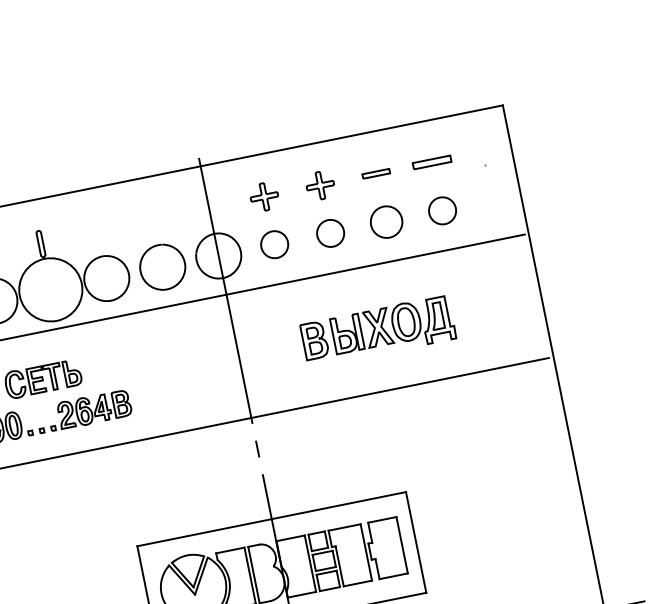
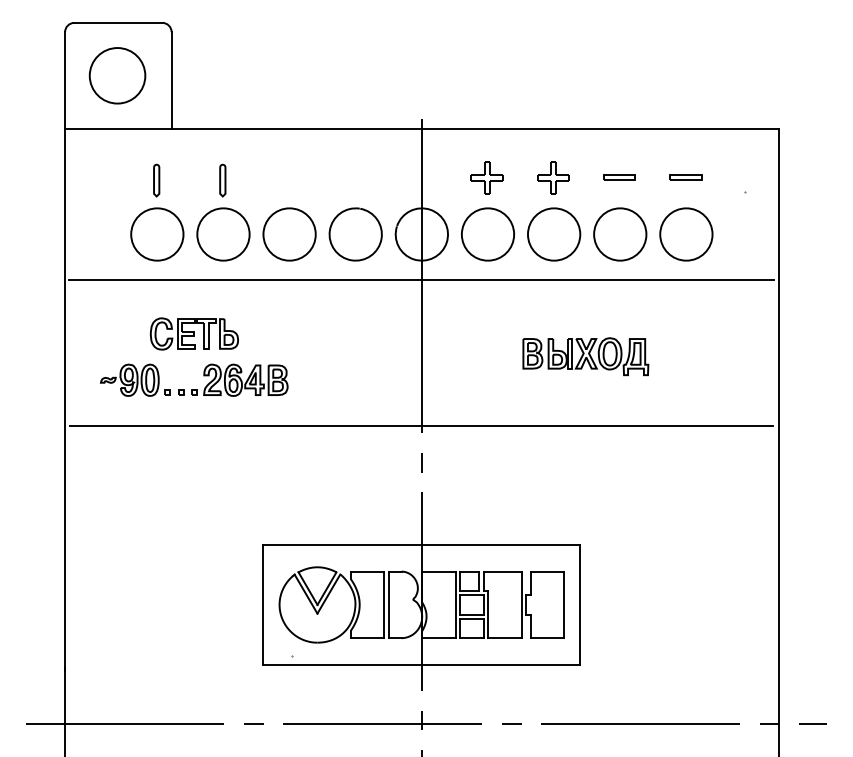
part: (432, 162) -> (685, 177), size x0.71
circle: (442, 210) -> (686, 234), size x1.67
circle: (386, 222) -> (620, 234), size x1.43
circle: (330, 233) -> (553, 234), size x1.67
circle: (274, 244) -> (487, 234), size x1.67
circle: (50, 289) -> (223, 234), size x0.71
part: (378, 331) -> (585, 356), size x0.71

